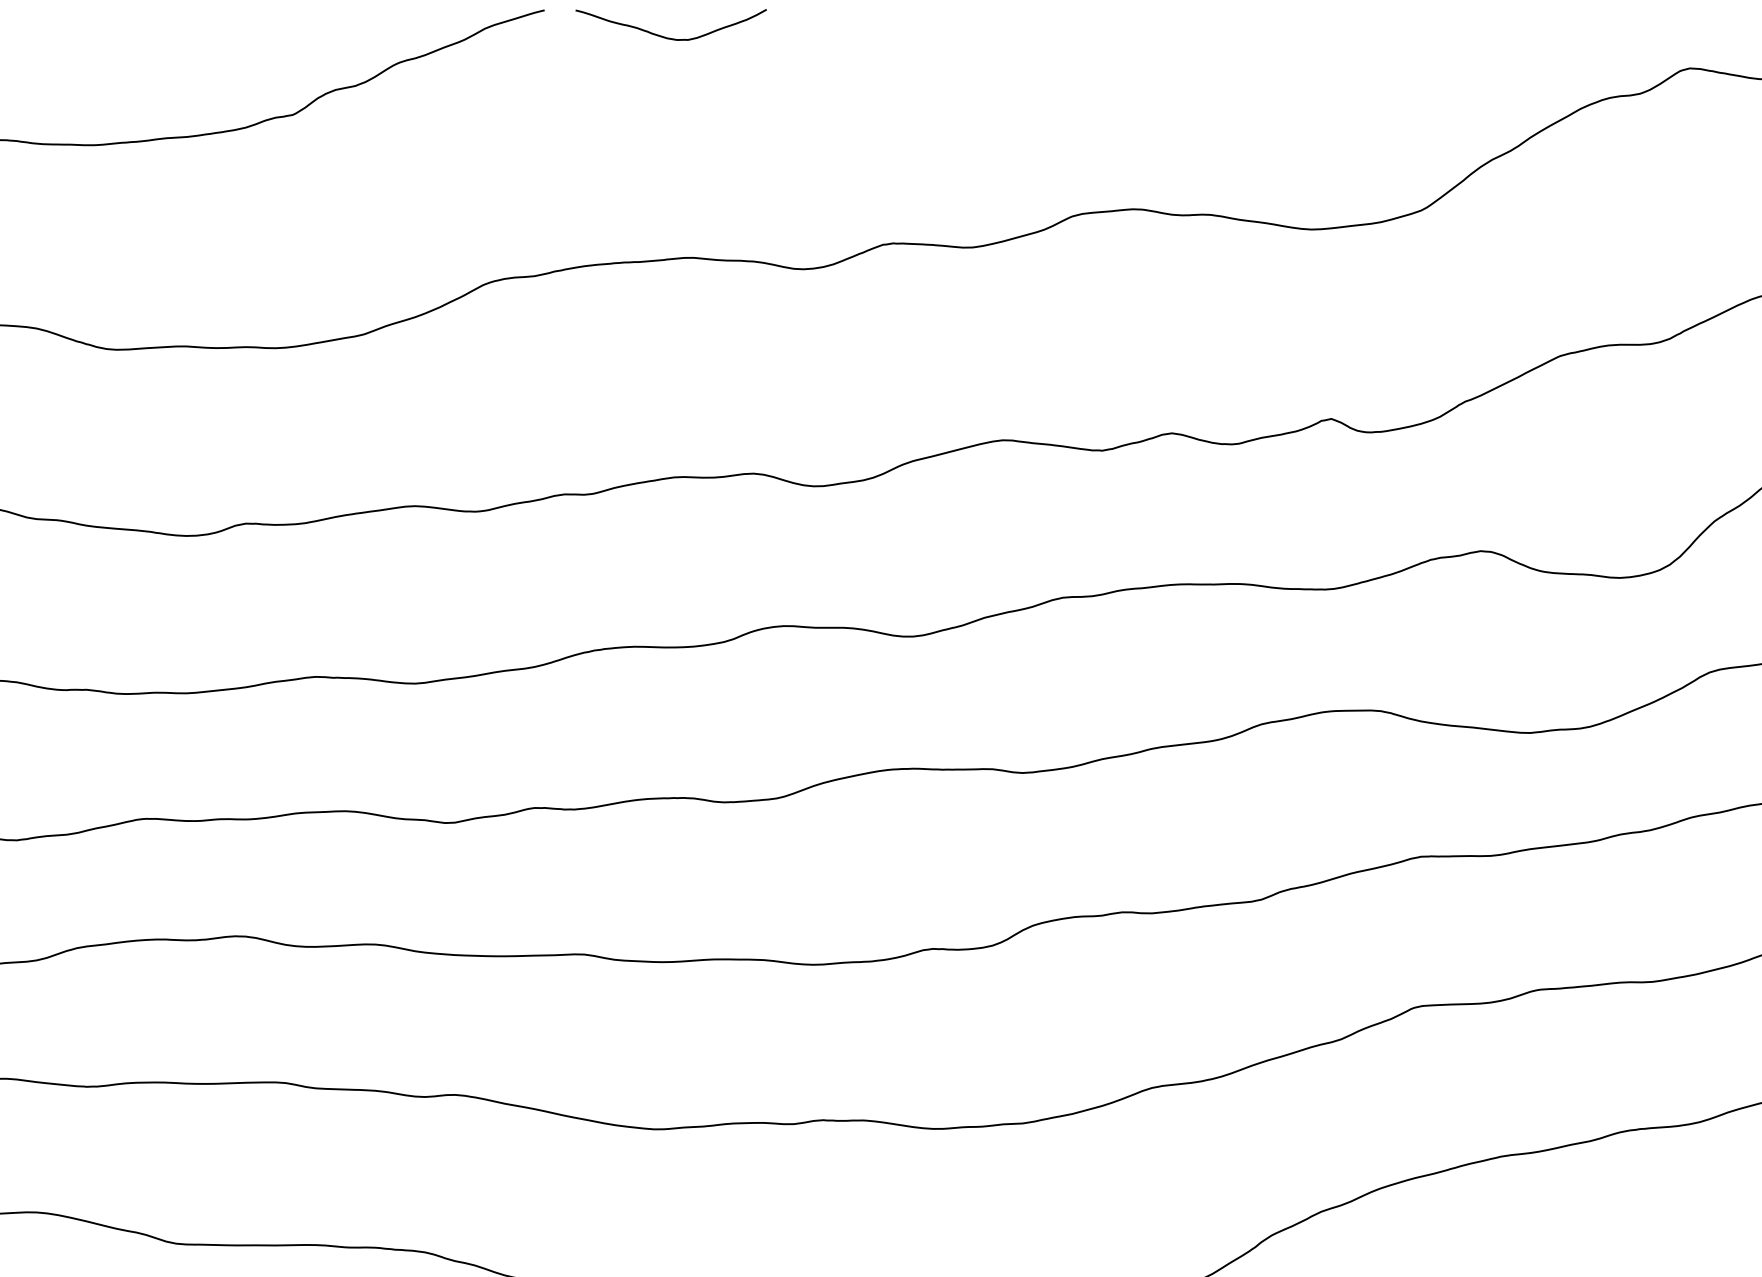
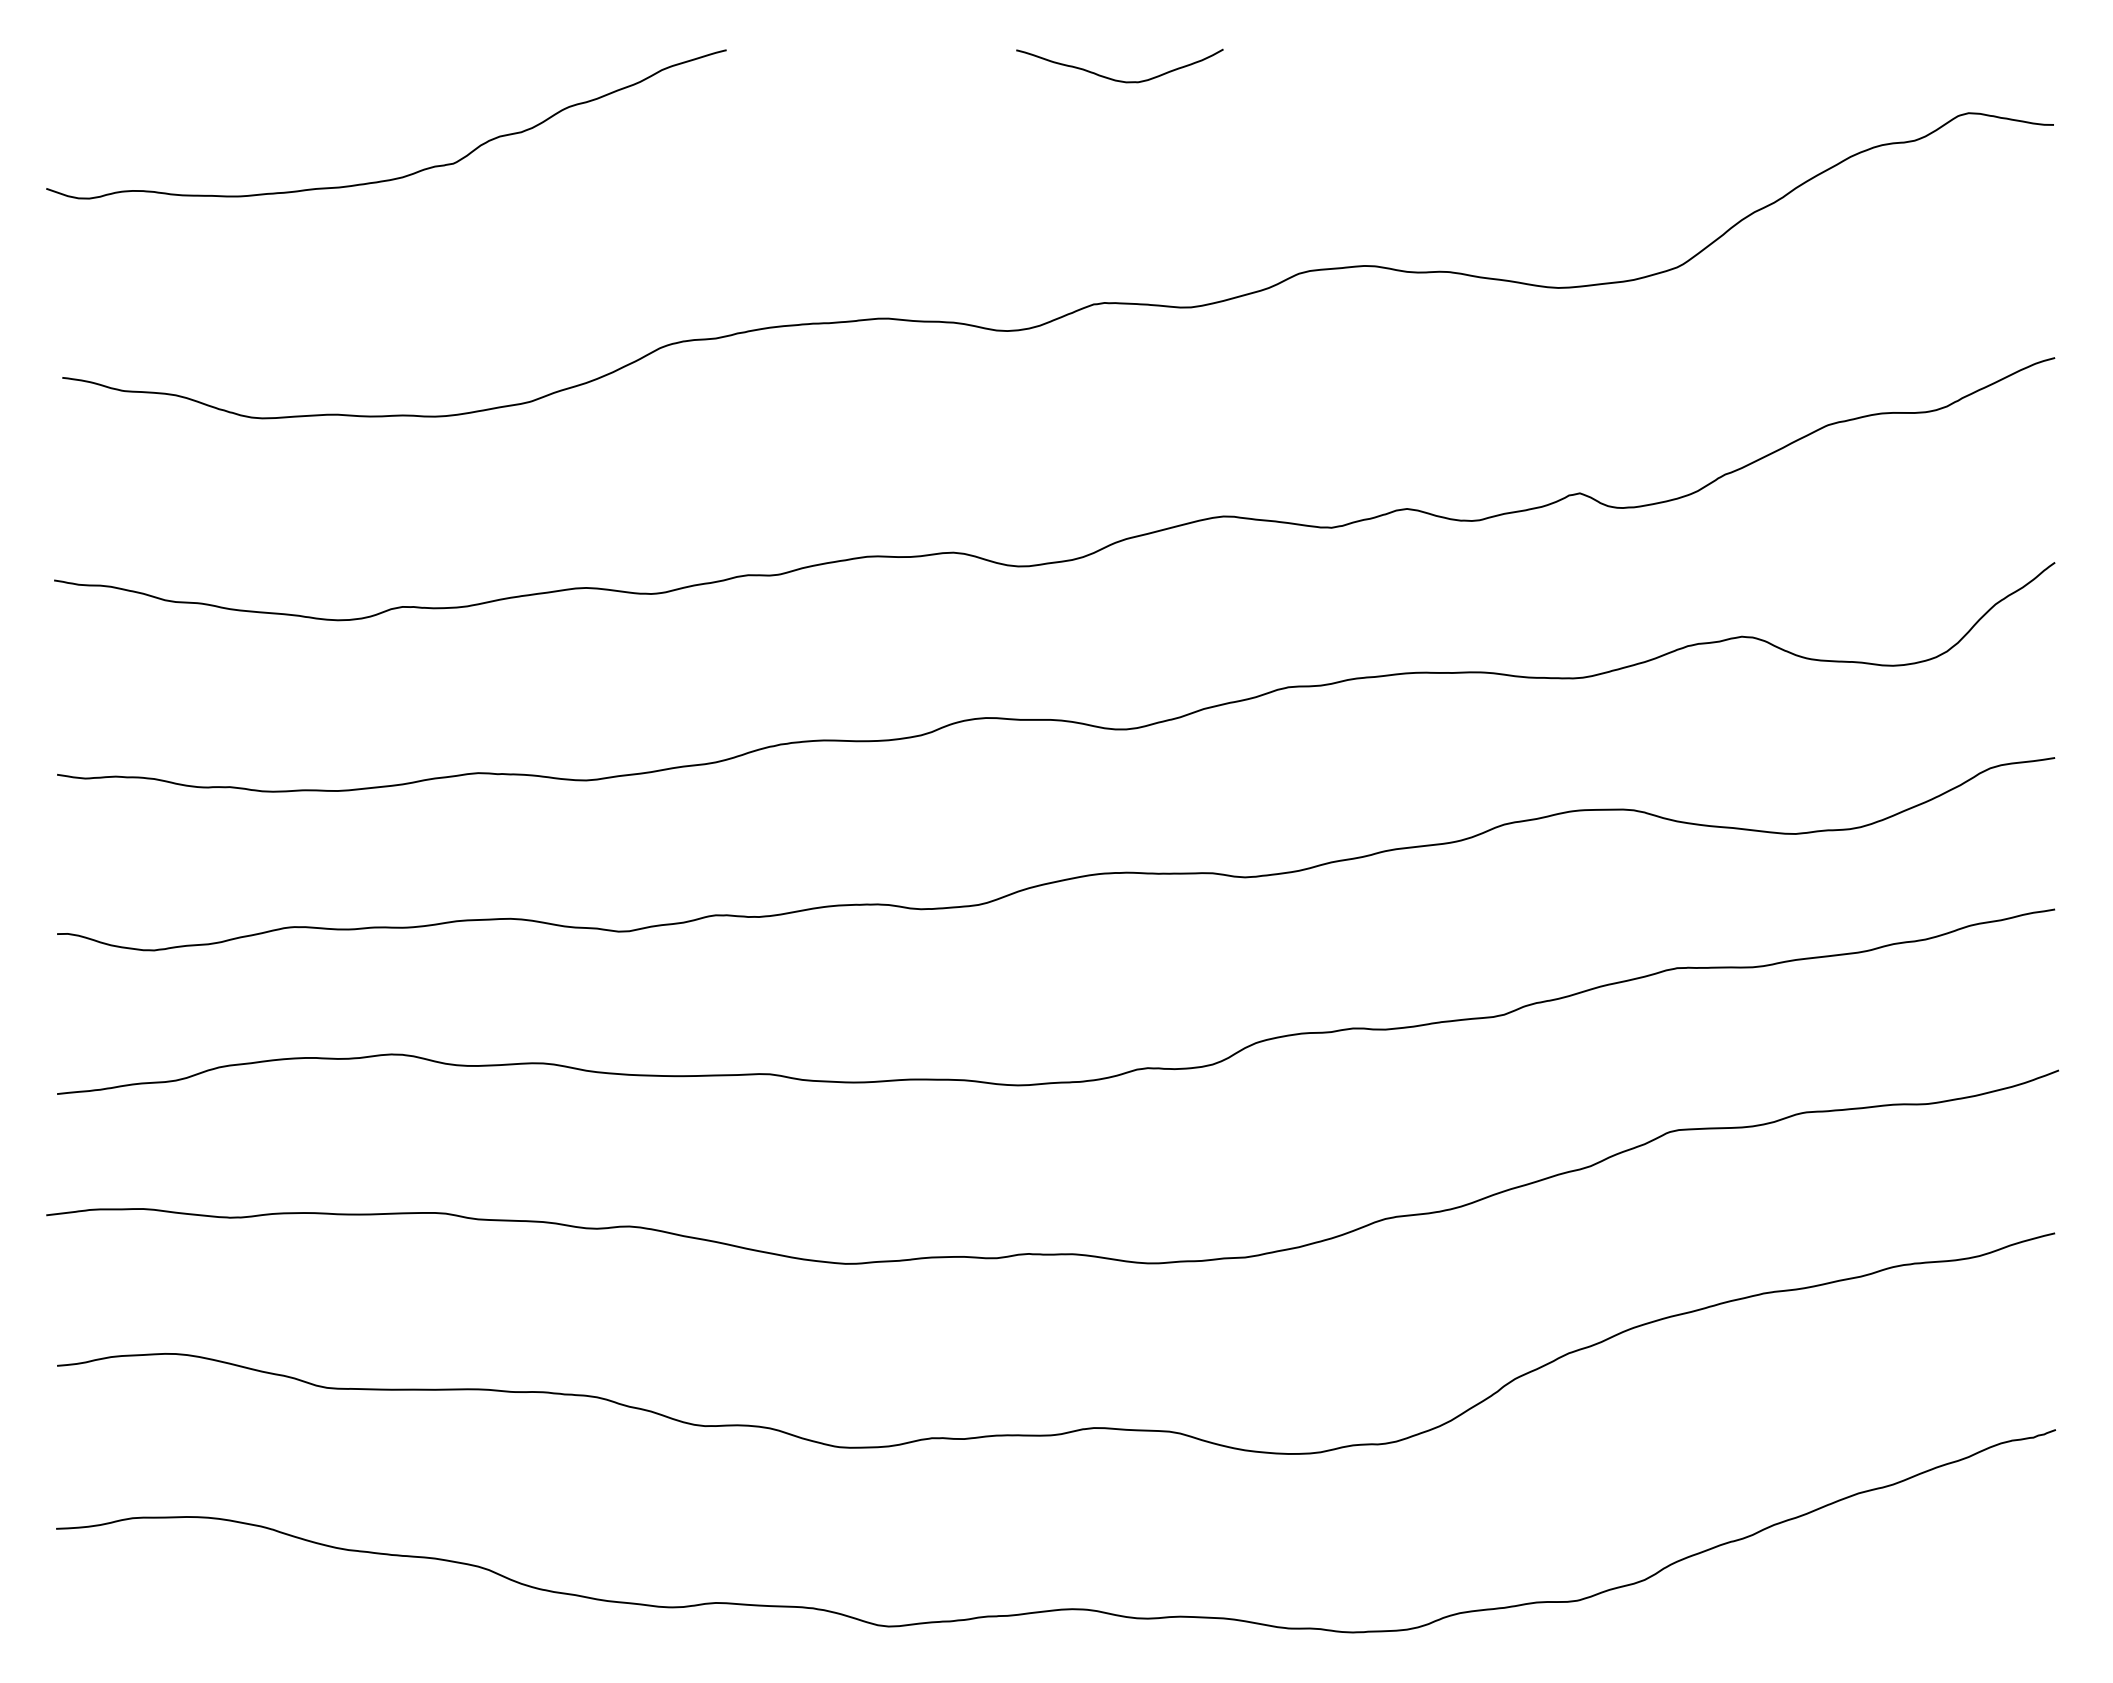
curve: (668, 37) -> (1116, 79), moved

